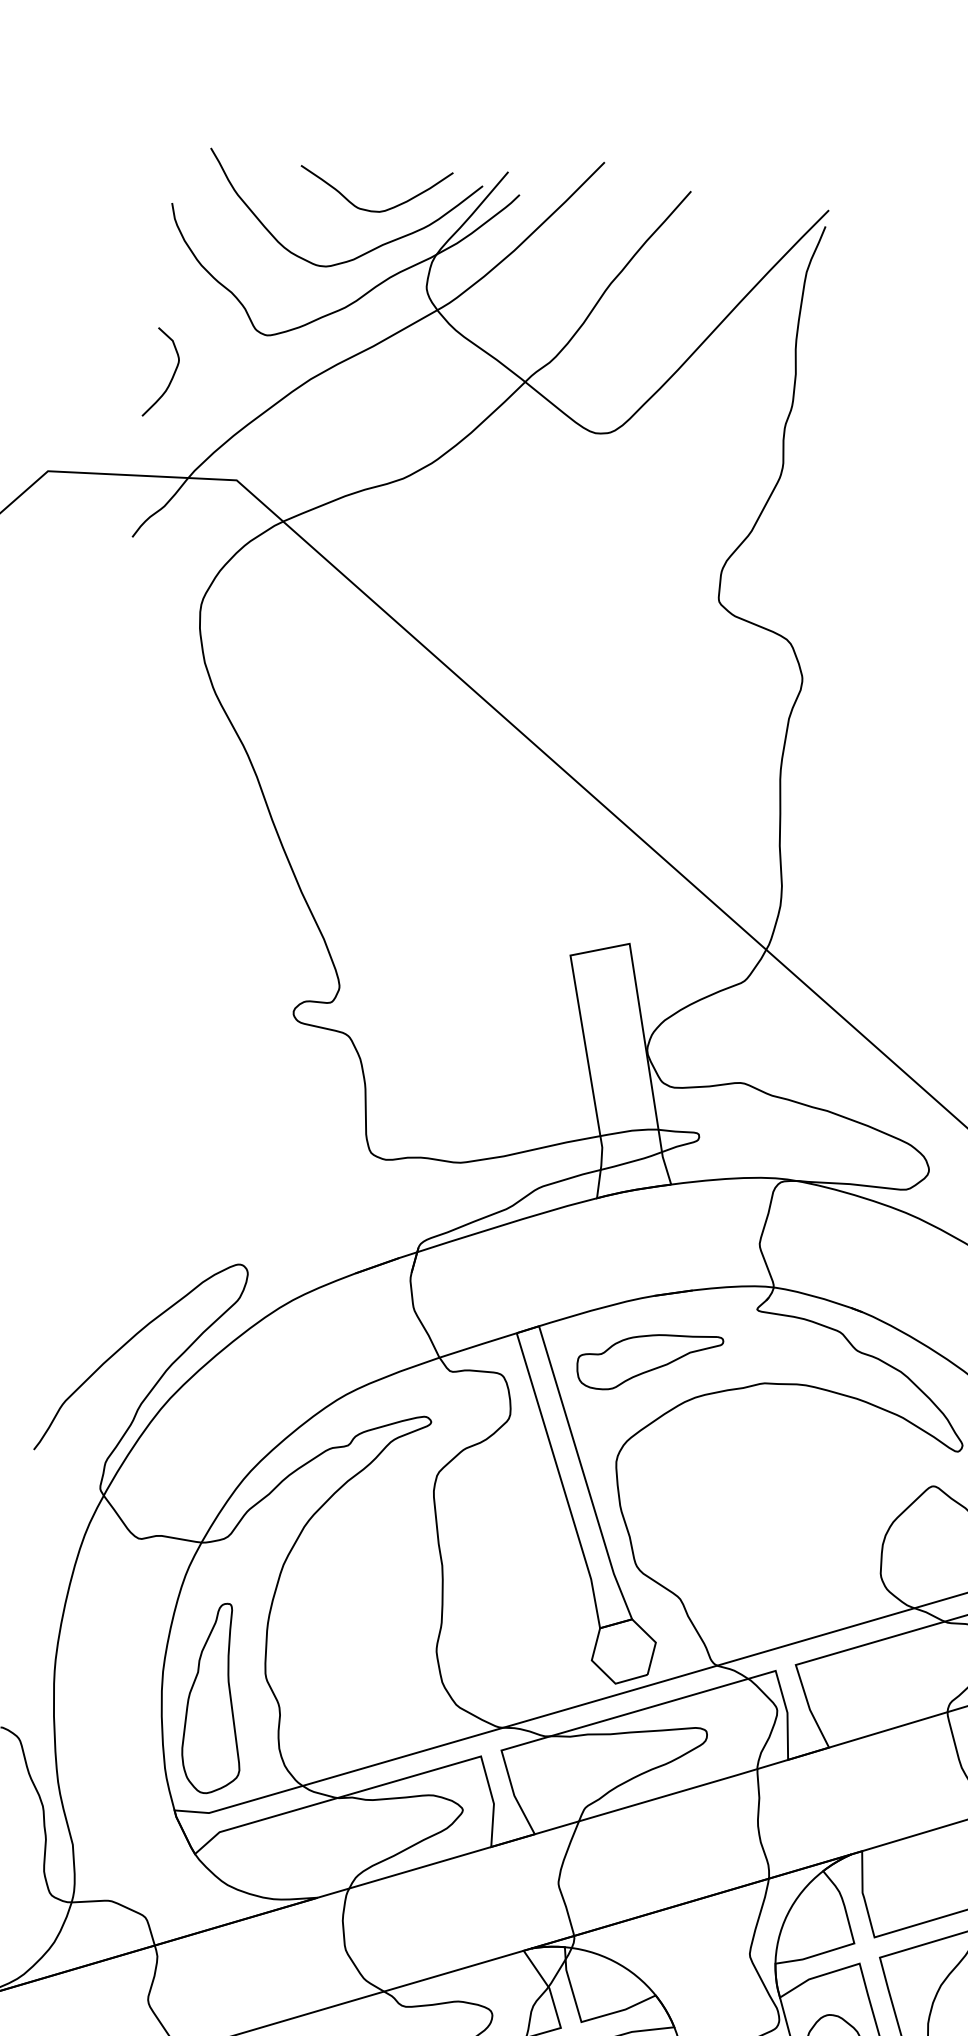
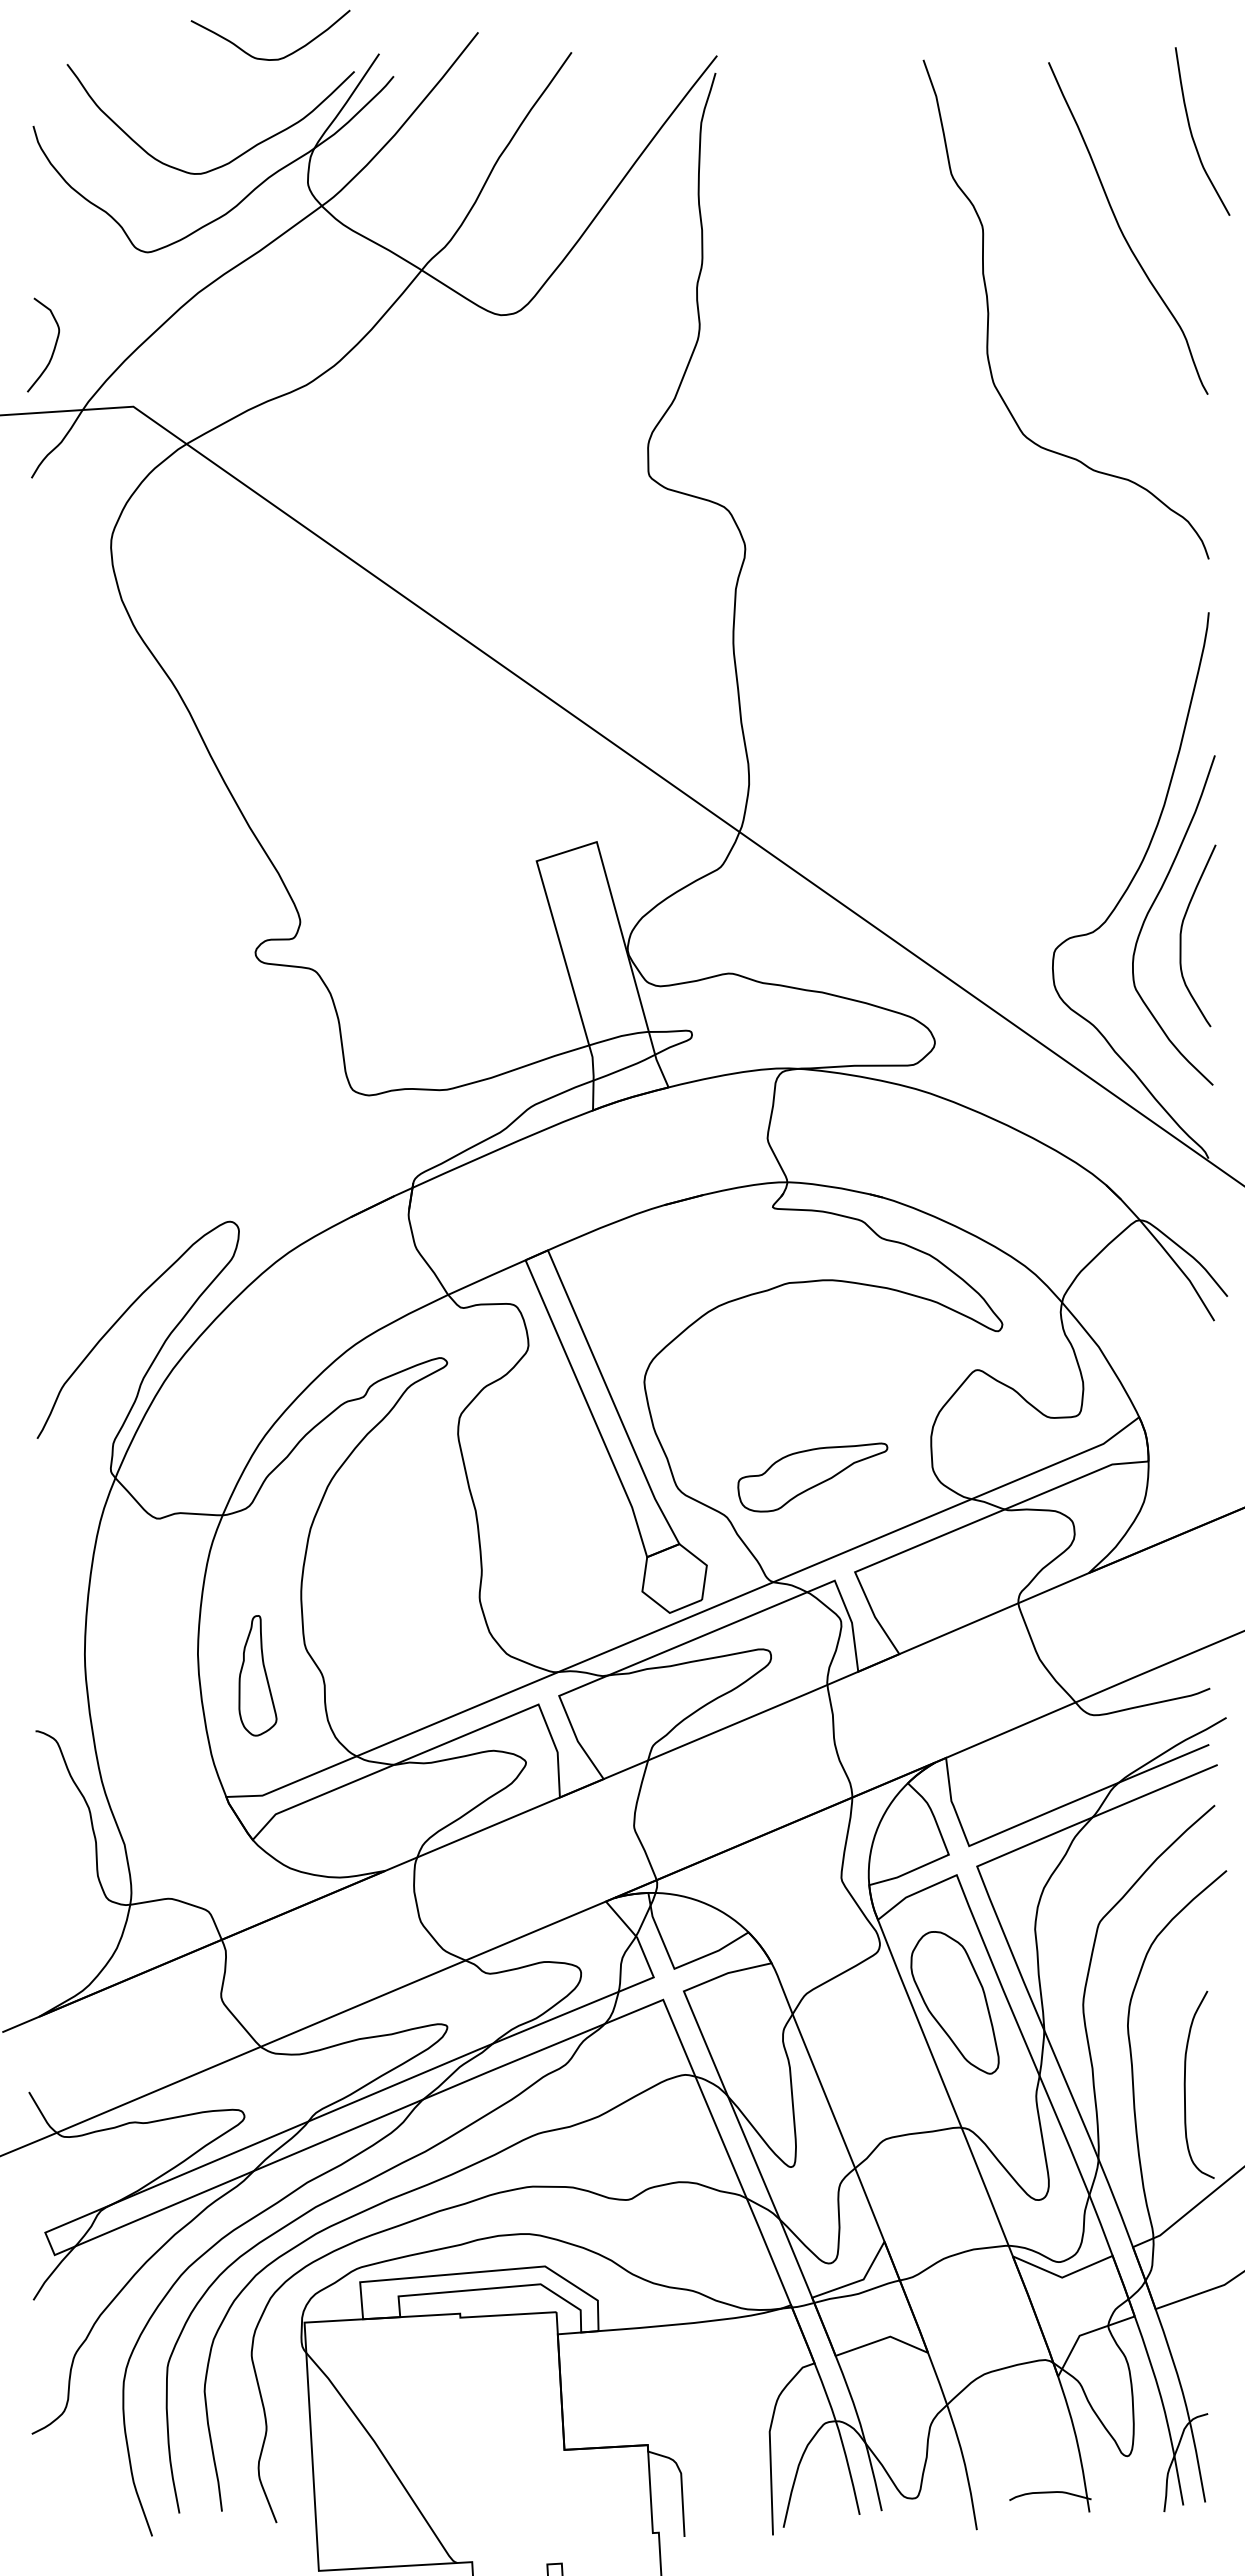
curve: (368, 209) -> (266, 58), moved
curve: (171, 377) -> (53, 348), moved
part: (649, 1361) -> (812, 1477), moved
part: (217, 1698) -> (257, 1675), size x0.6

